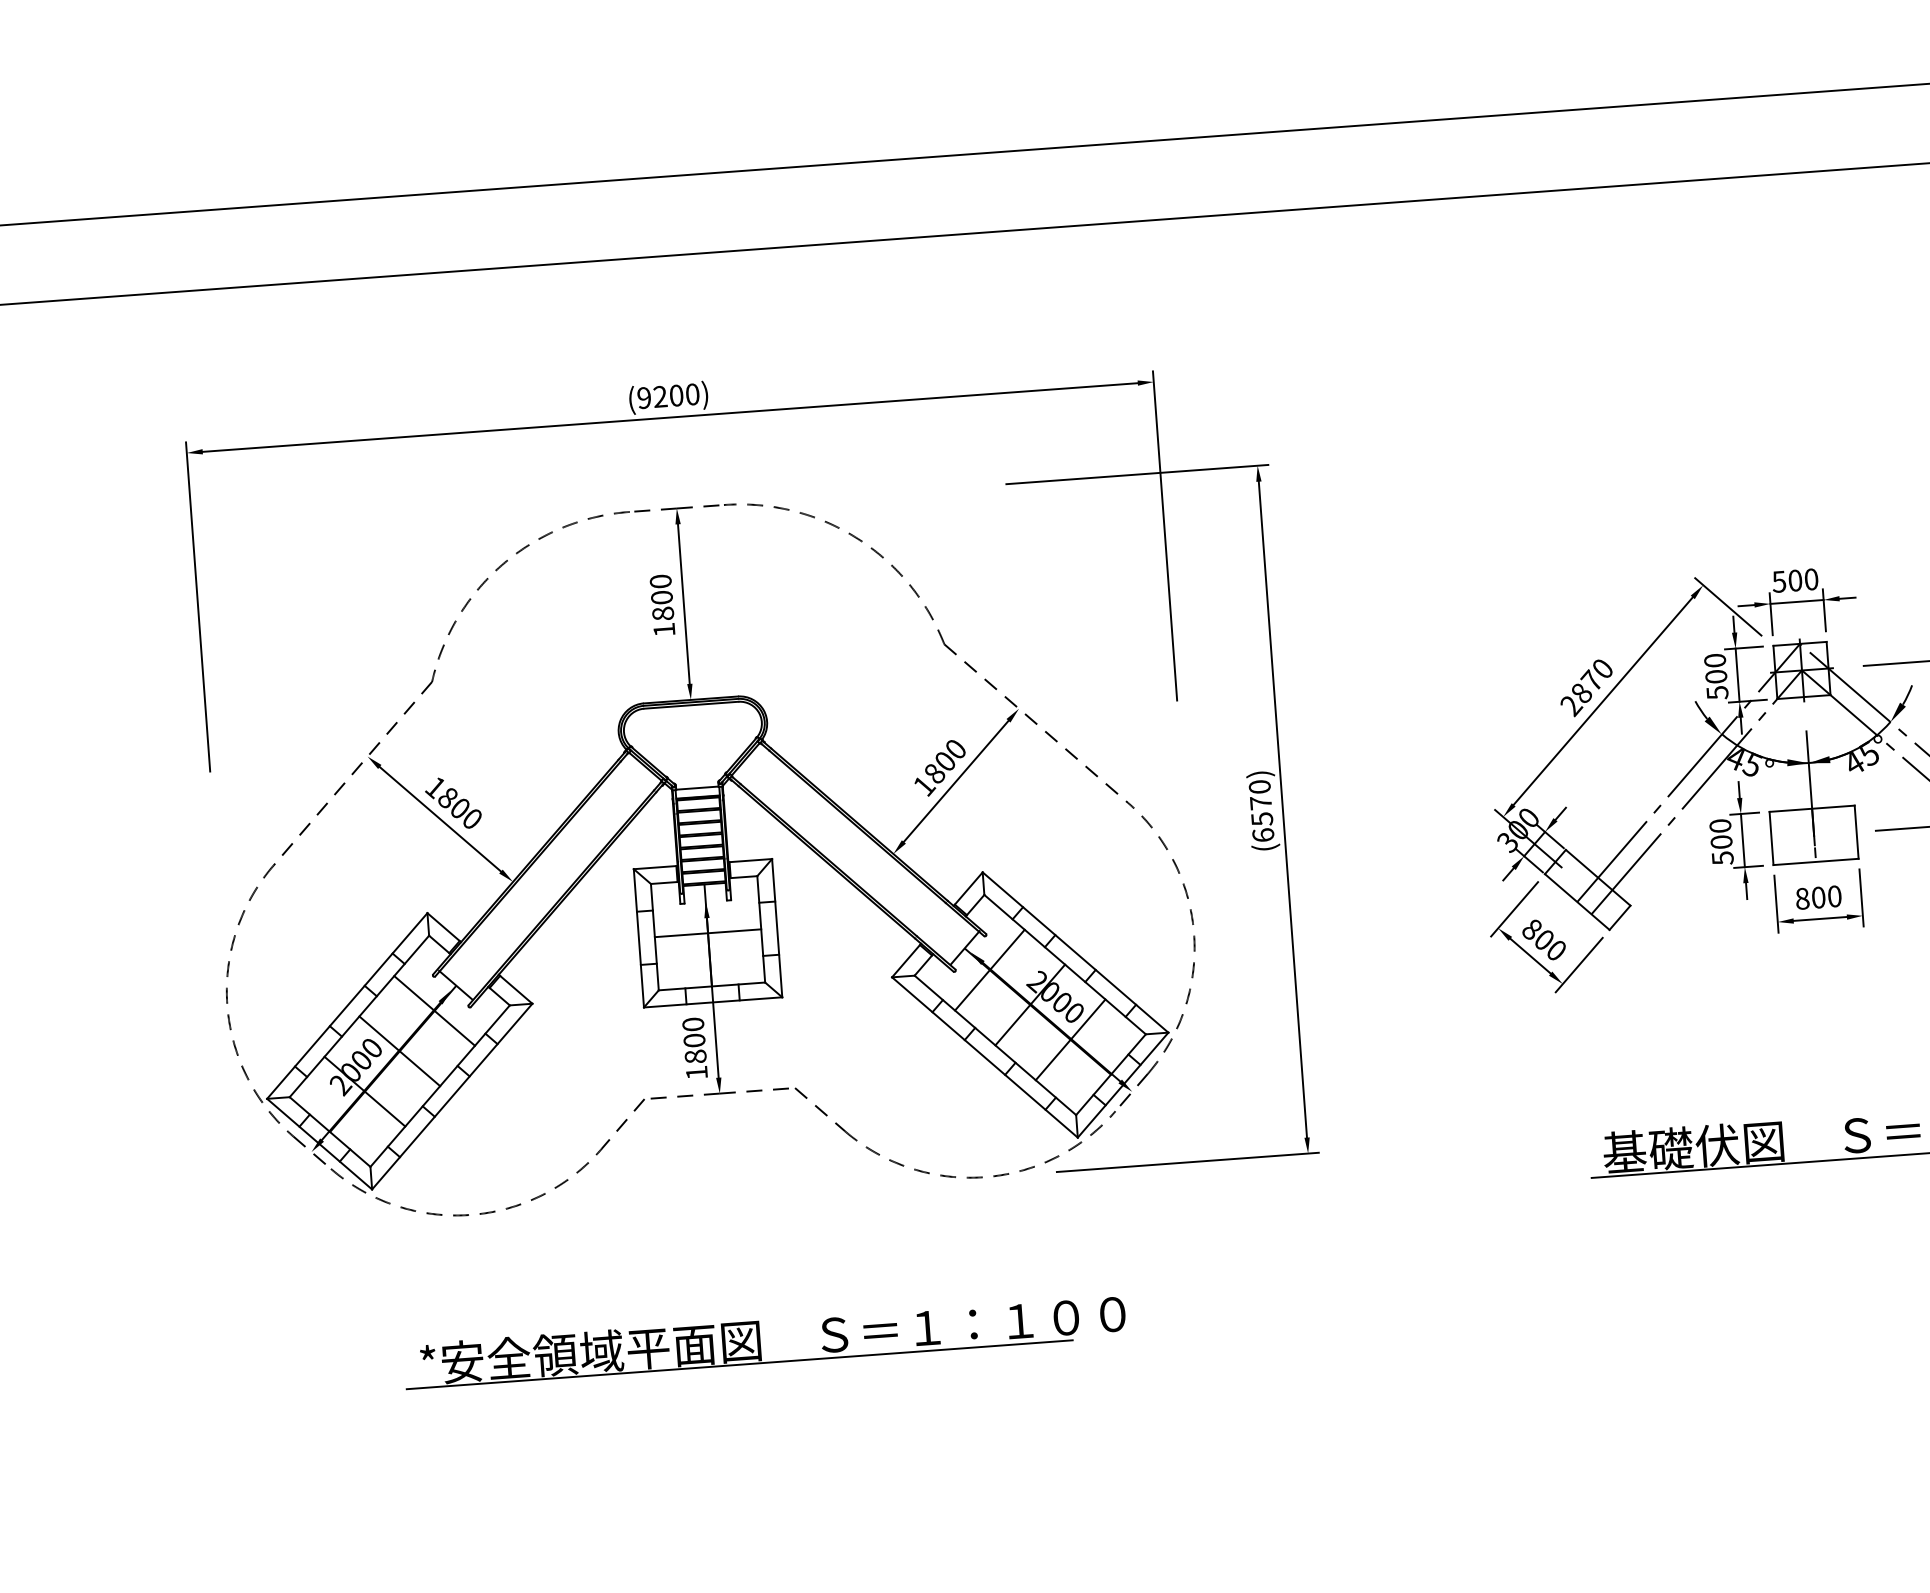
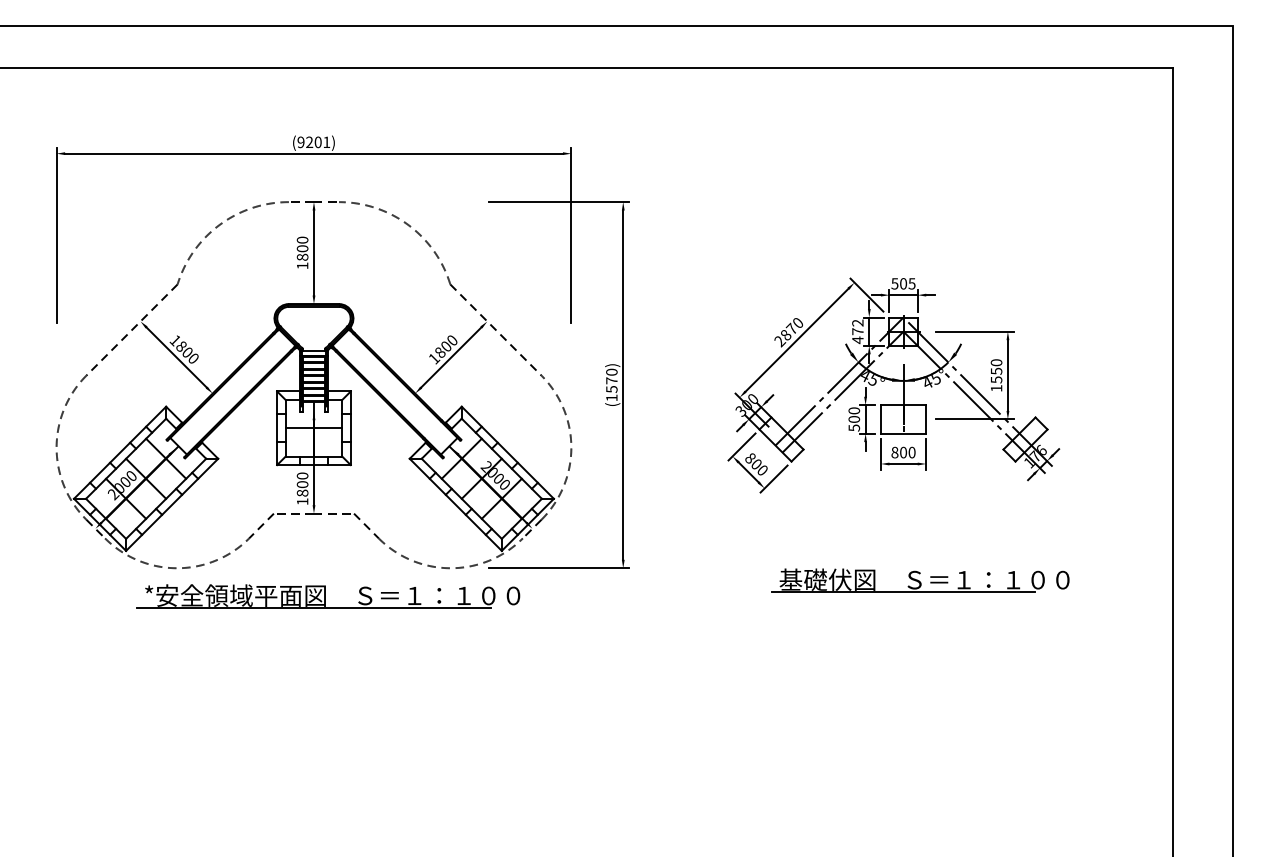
text: (692, 394) -> (326, 142), (9200) -> (9201)
text: (1810, 578) -> (911, 283), 500 -> 505
text: (1715, 676) -> (857, 331), 500 -> 472
text: (1262, 834) -> (611, 397), (6570) -> (1570)
part: (765, 1341) -> (328, 596), moved

